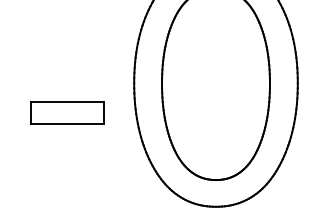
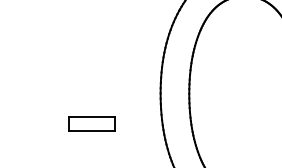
part: (67, 112) -> (91, 123), size x0.6

